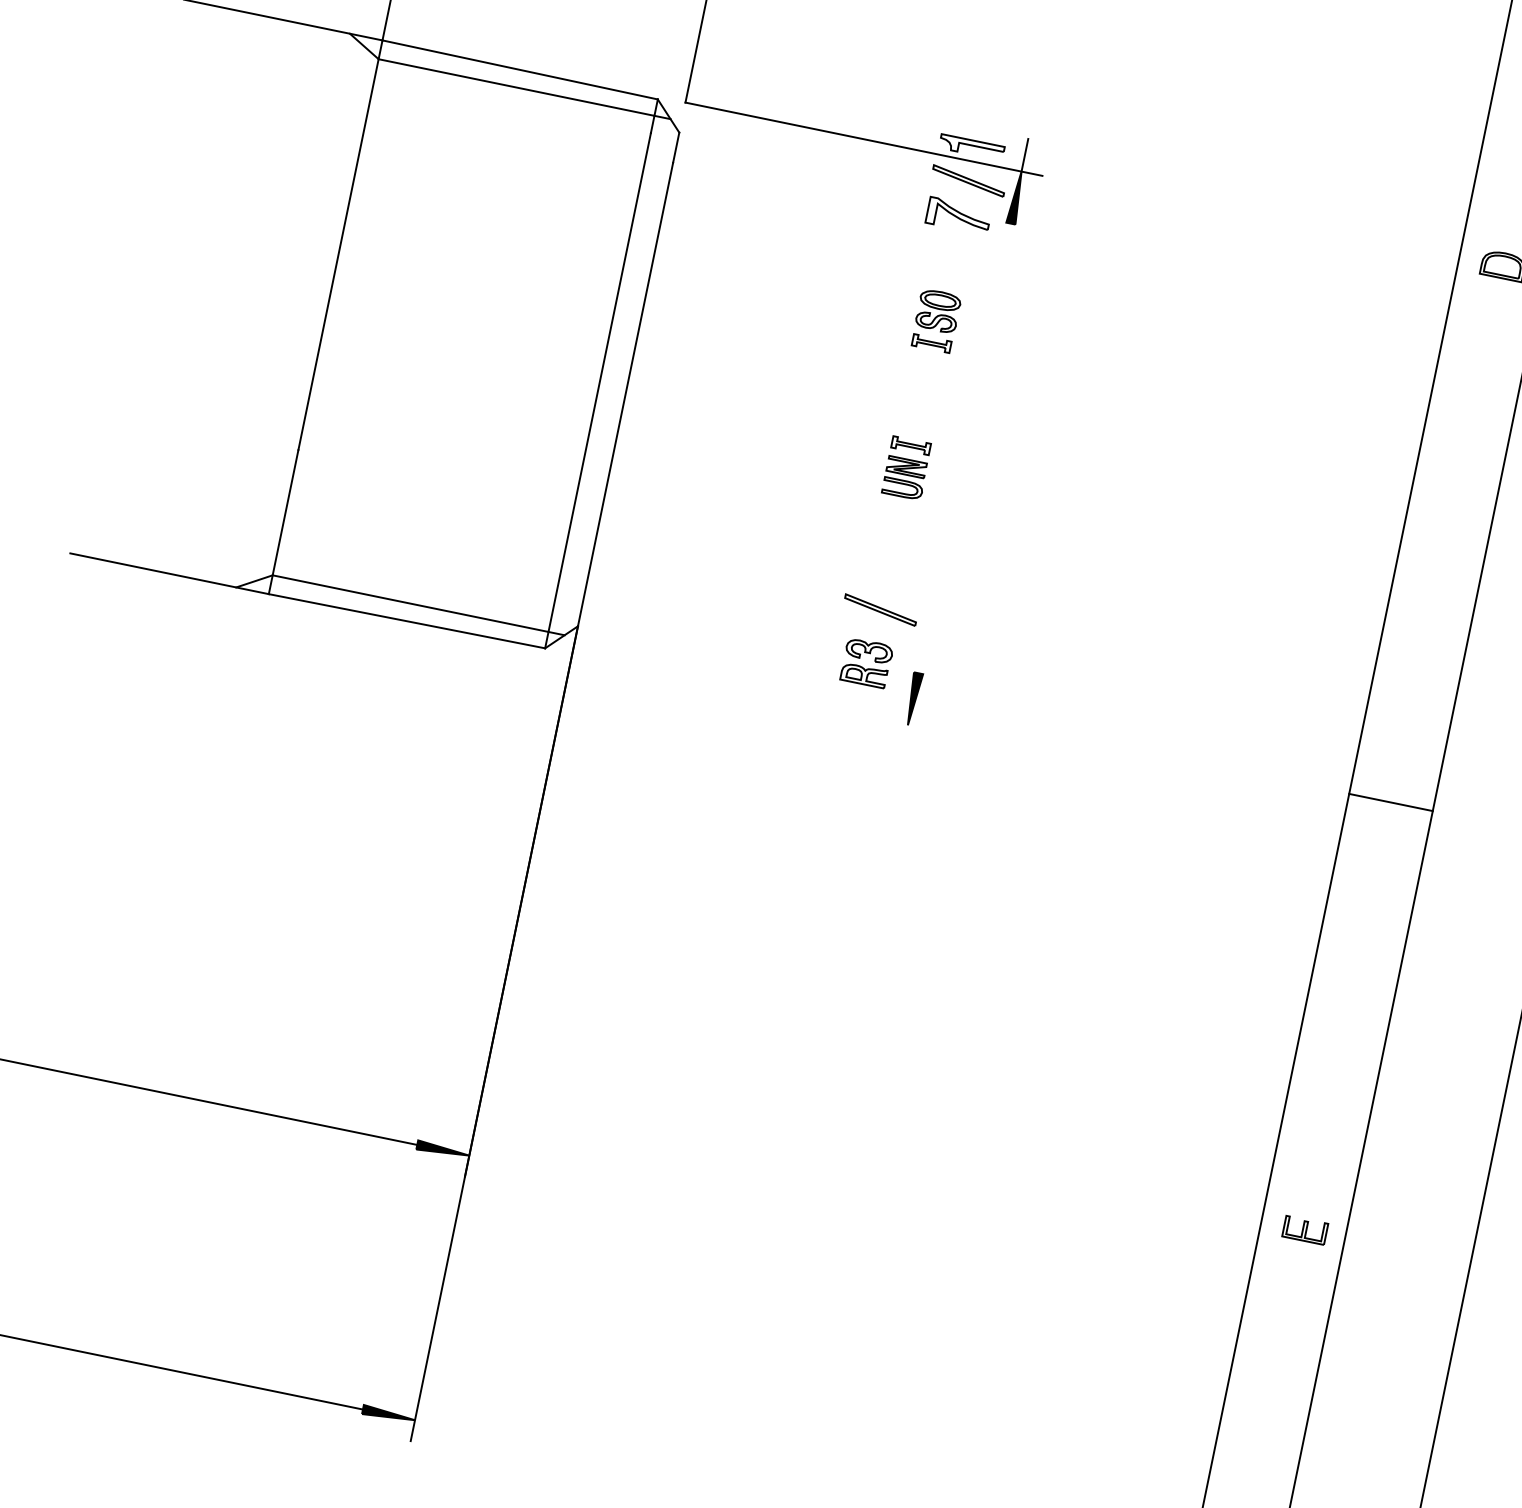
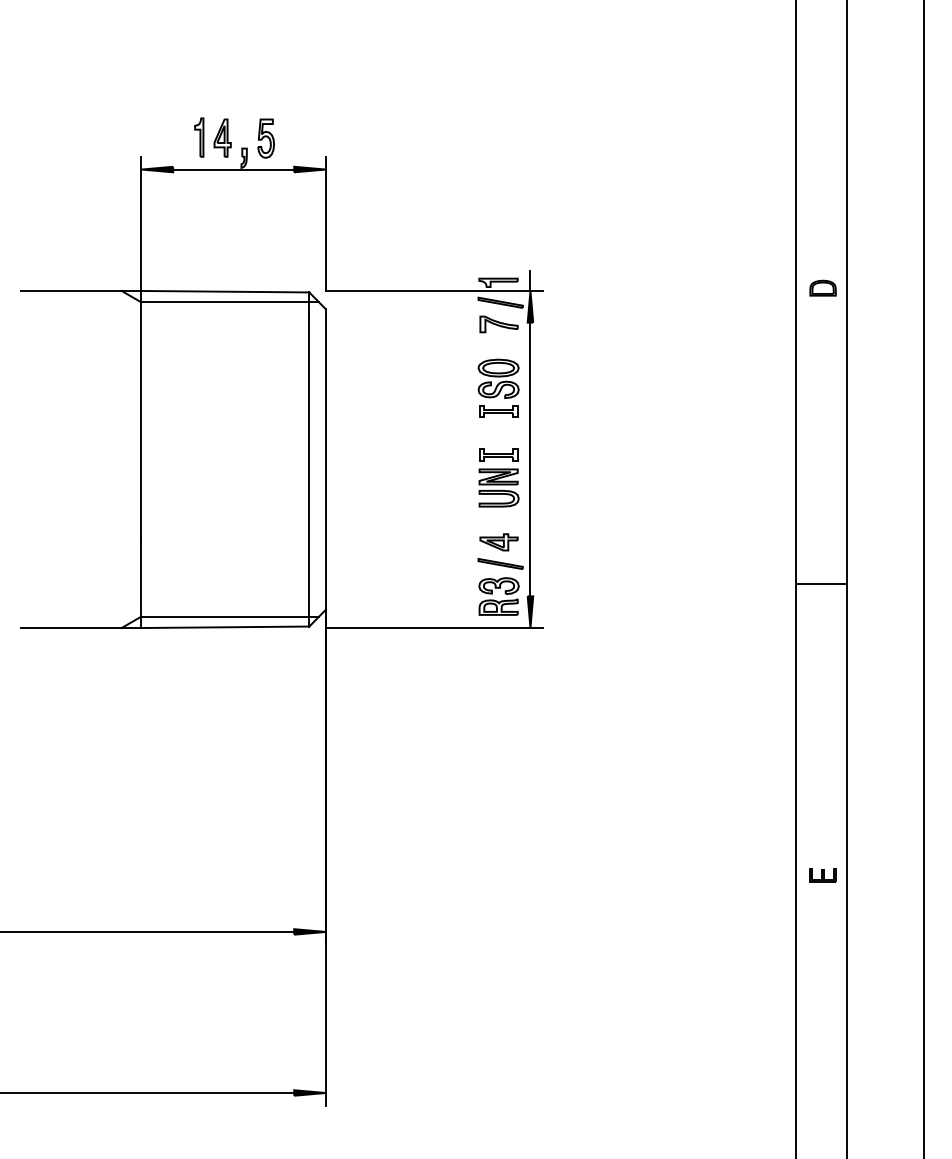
part: (936, 319) -> (498, 387), size x1.67
line: (964, 448) -> (530, 459), added
part: (906, 467) -> (498, 477), size x1.67
part: (884, 574) -> (498, 542), added
part: (866, 662) -> (498, 596), size x1.43
line: (750, 693) -> (434, 628), added
line: (1390, 802) -> (821, 584), moved

